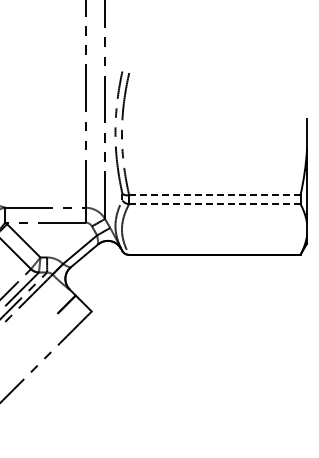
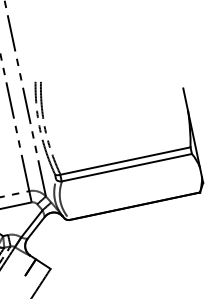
line: (214, 195) -> (125, 161), dashed -> solid
line: (214, 204) -> (126, 168), dashed -> solid

